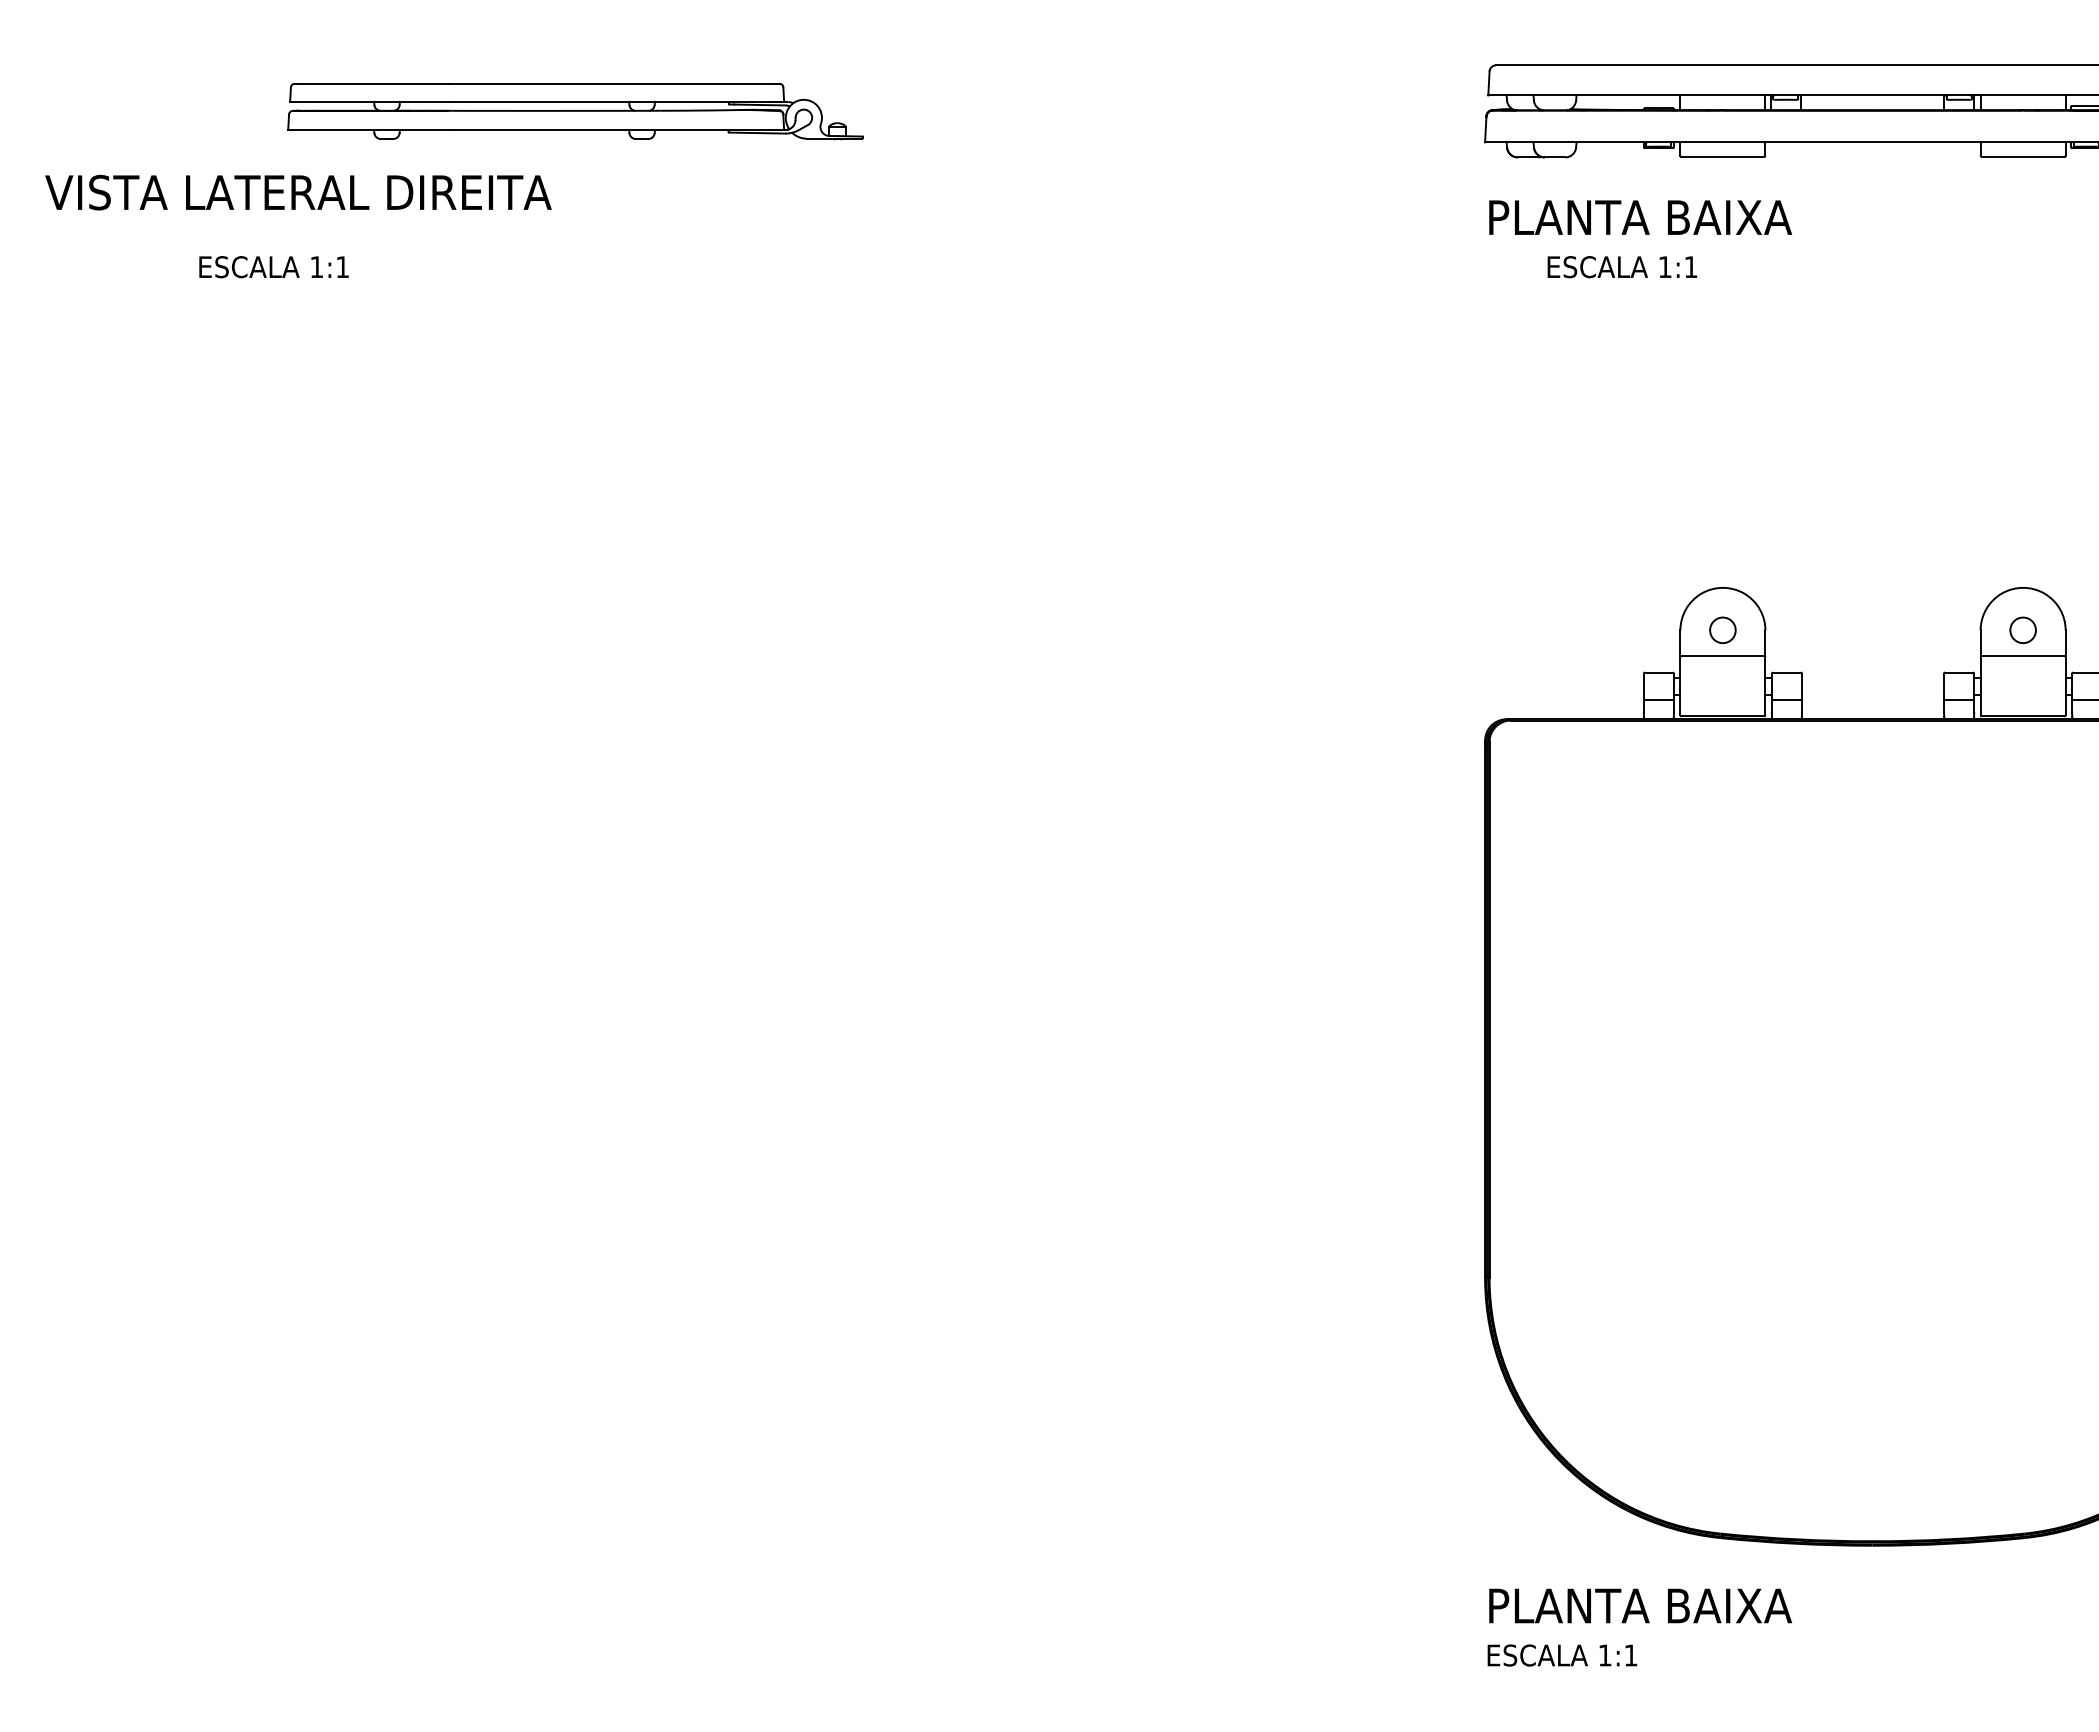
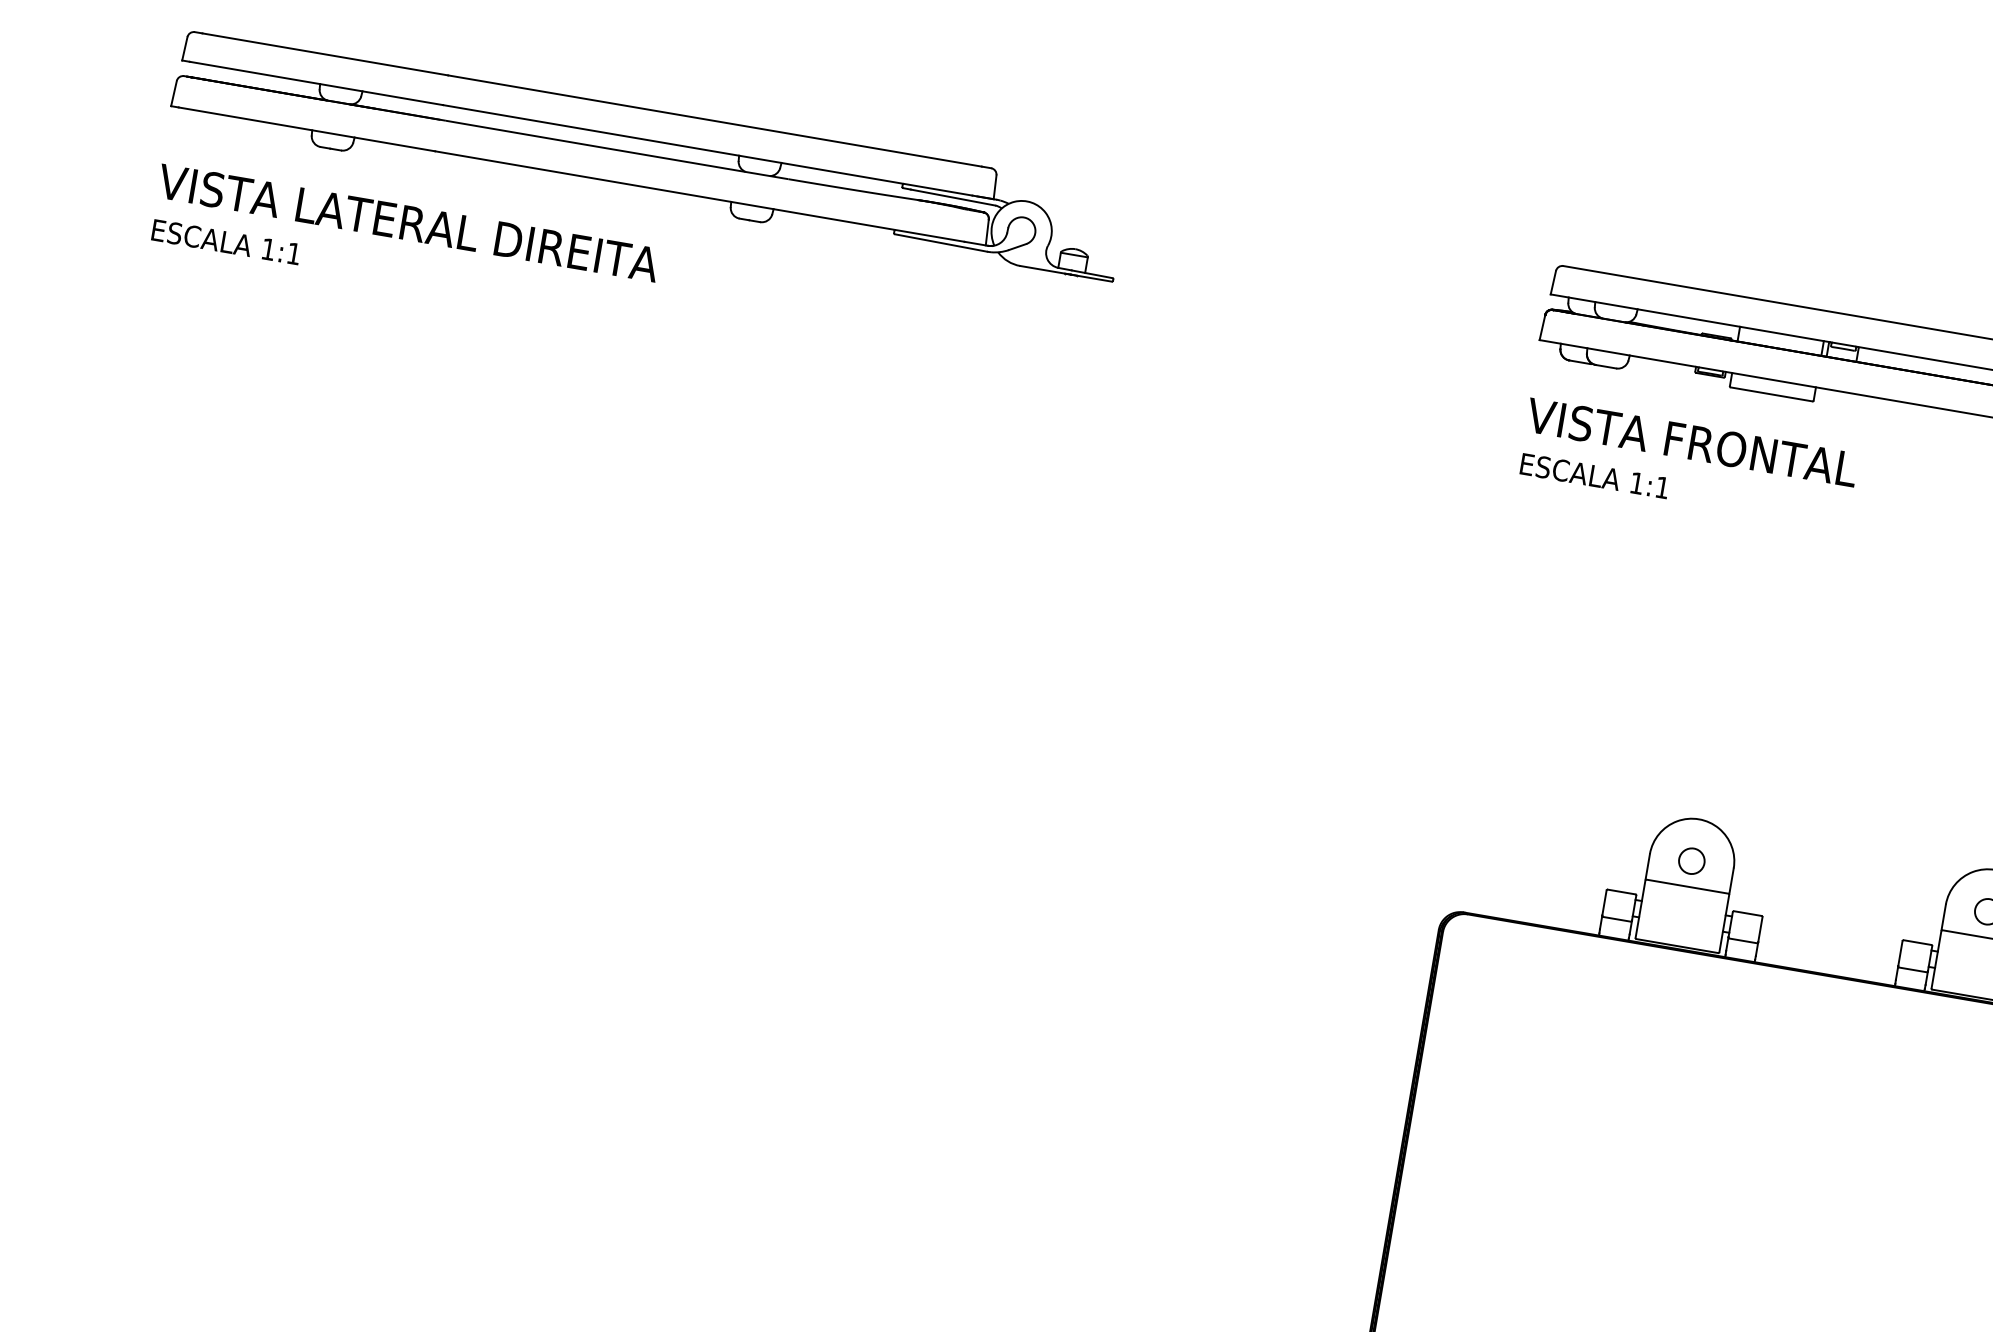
part: (575, 111) -> (648, 156), size x1.67
text: (298, 192) -> (408, 223), moved
text: (1652, 217) -> (1691, 442), PLANTA BAIXA -> VISTA FRONTAL
text: (273, 267) -> (225, 242), moved
text: (1622, 267) -> (1594, 476), moved

